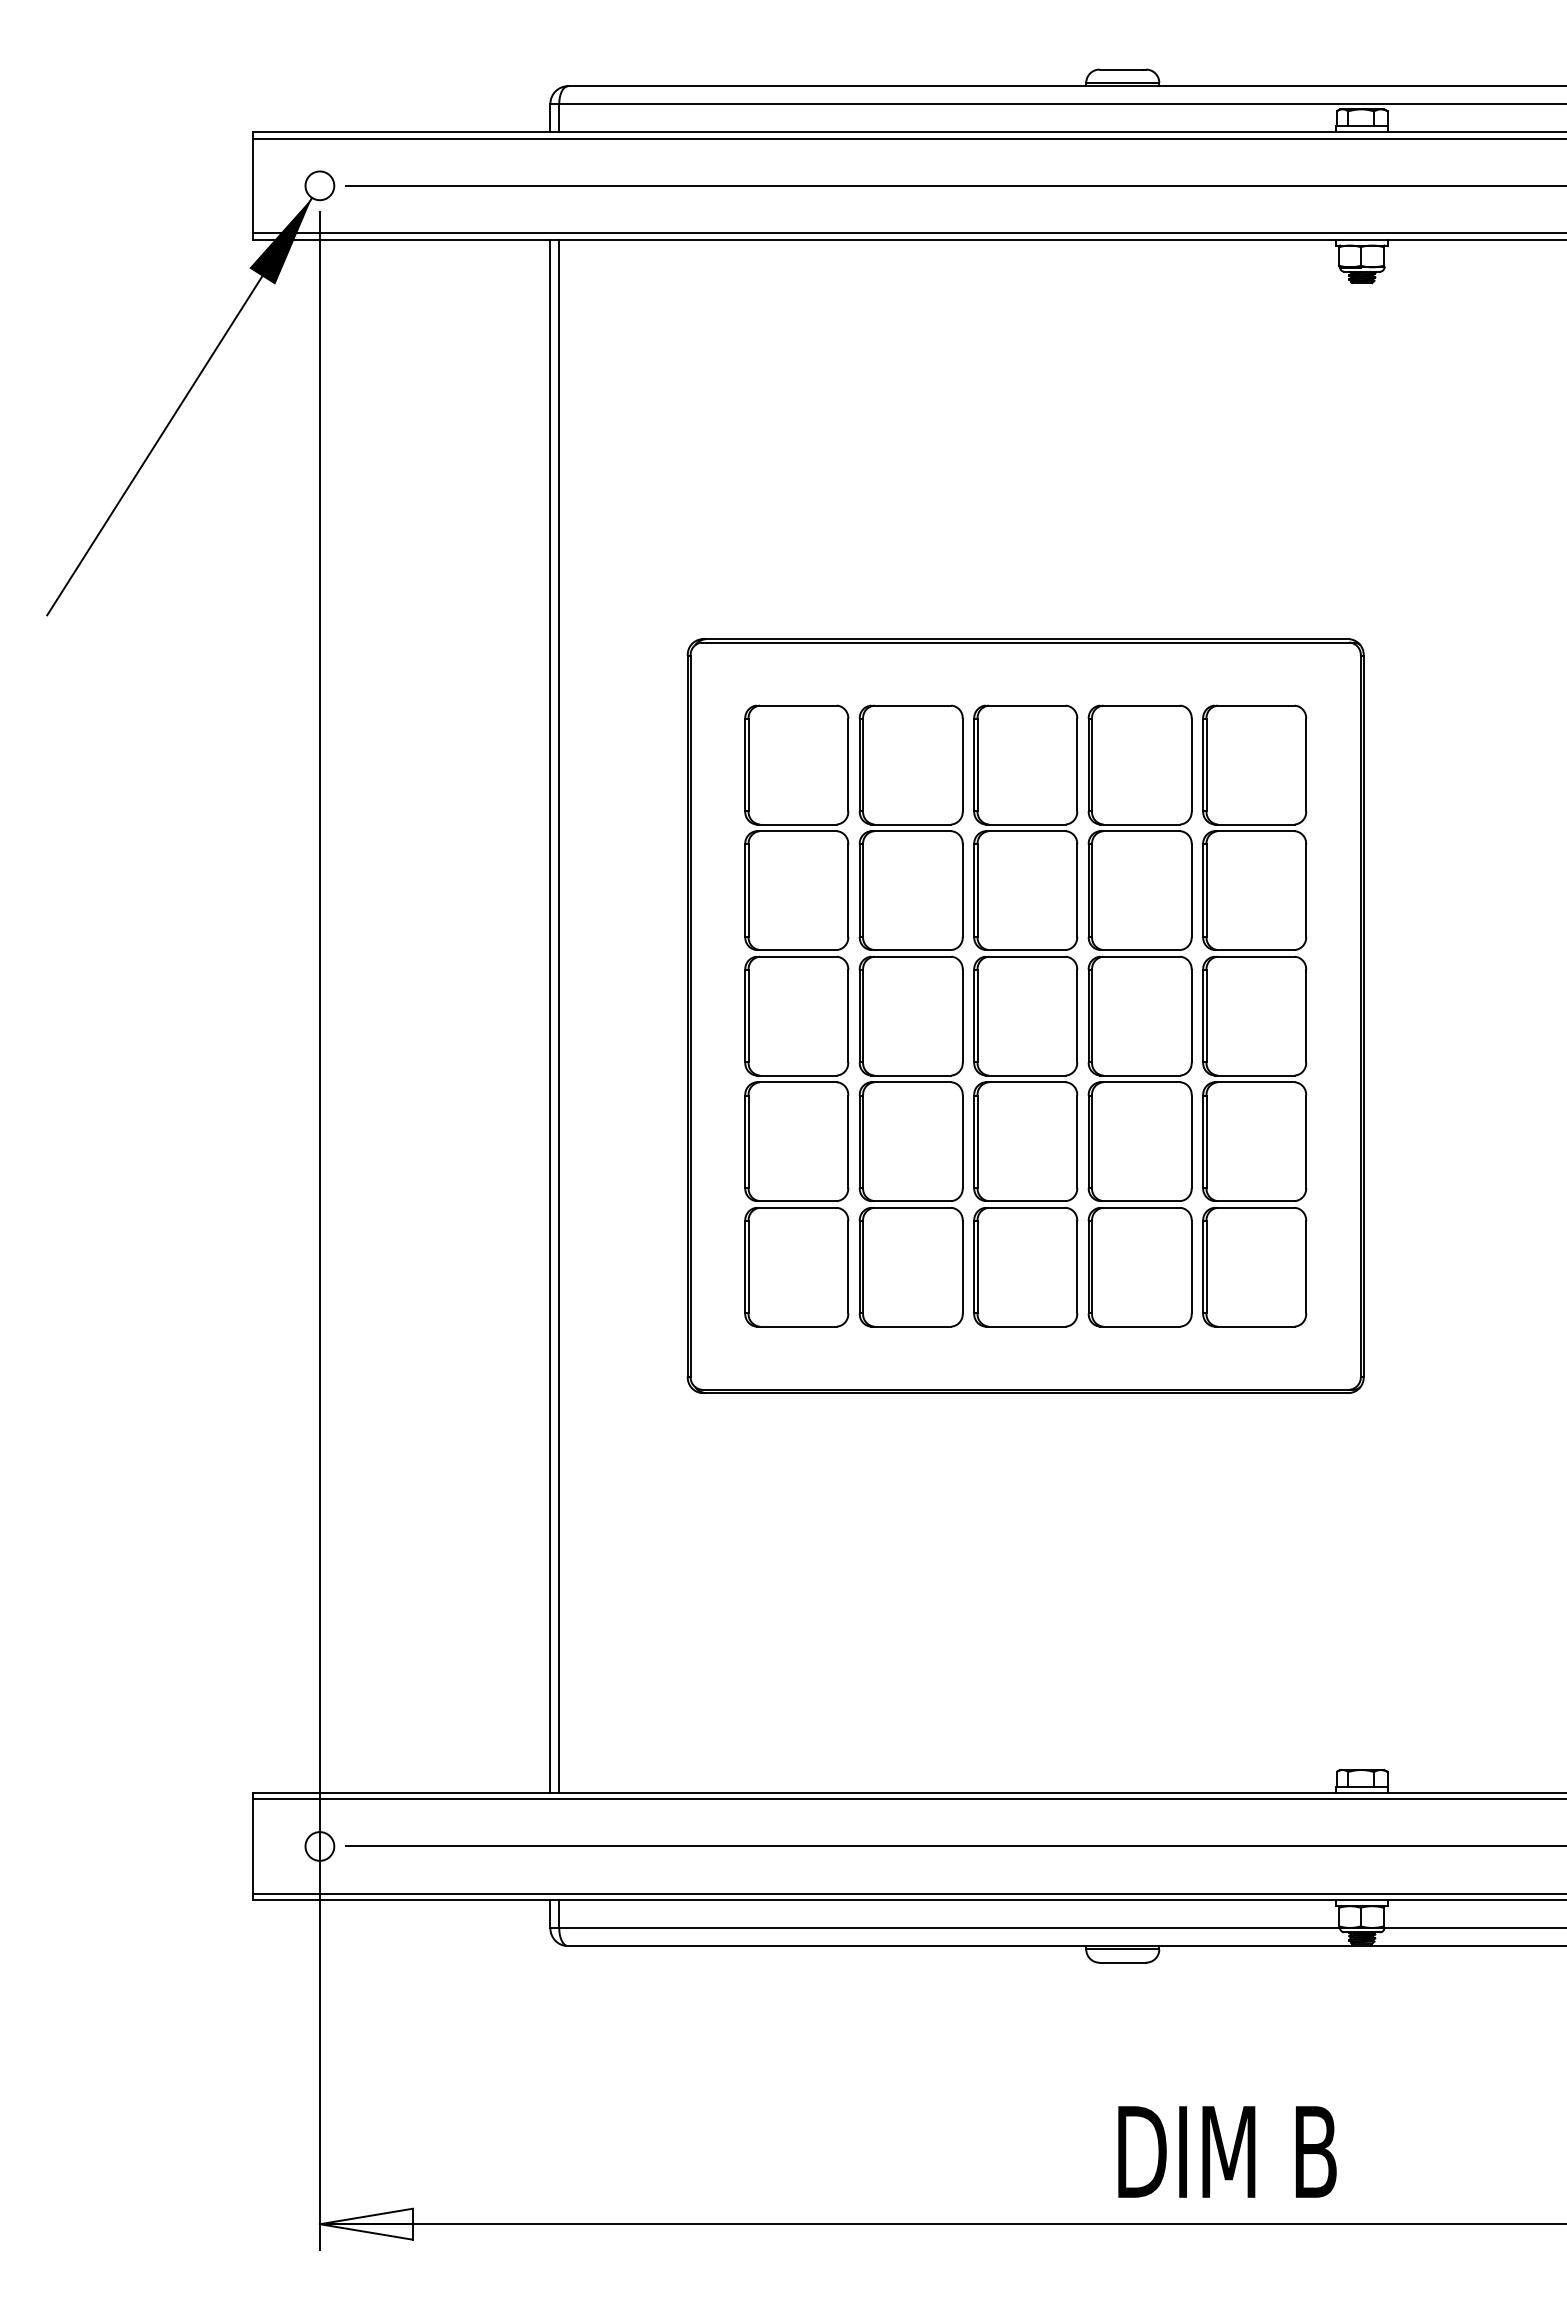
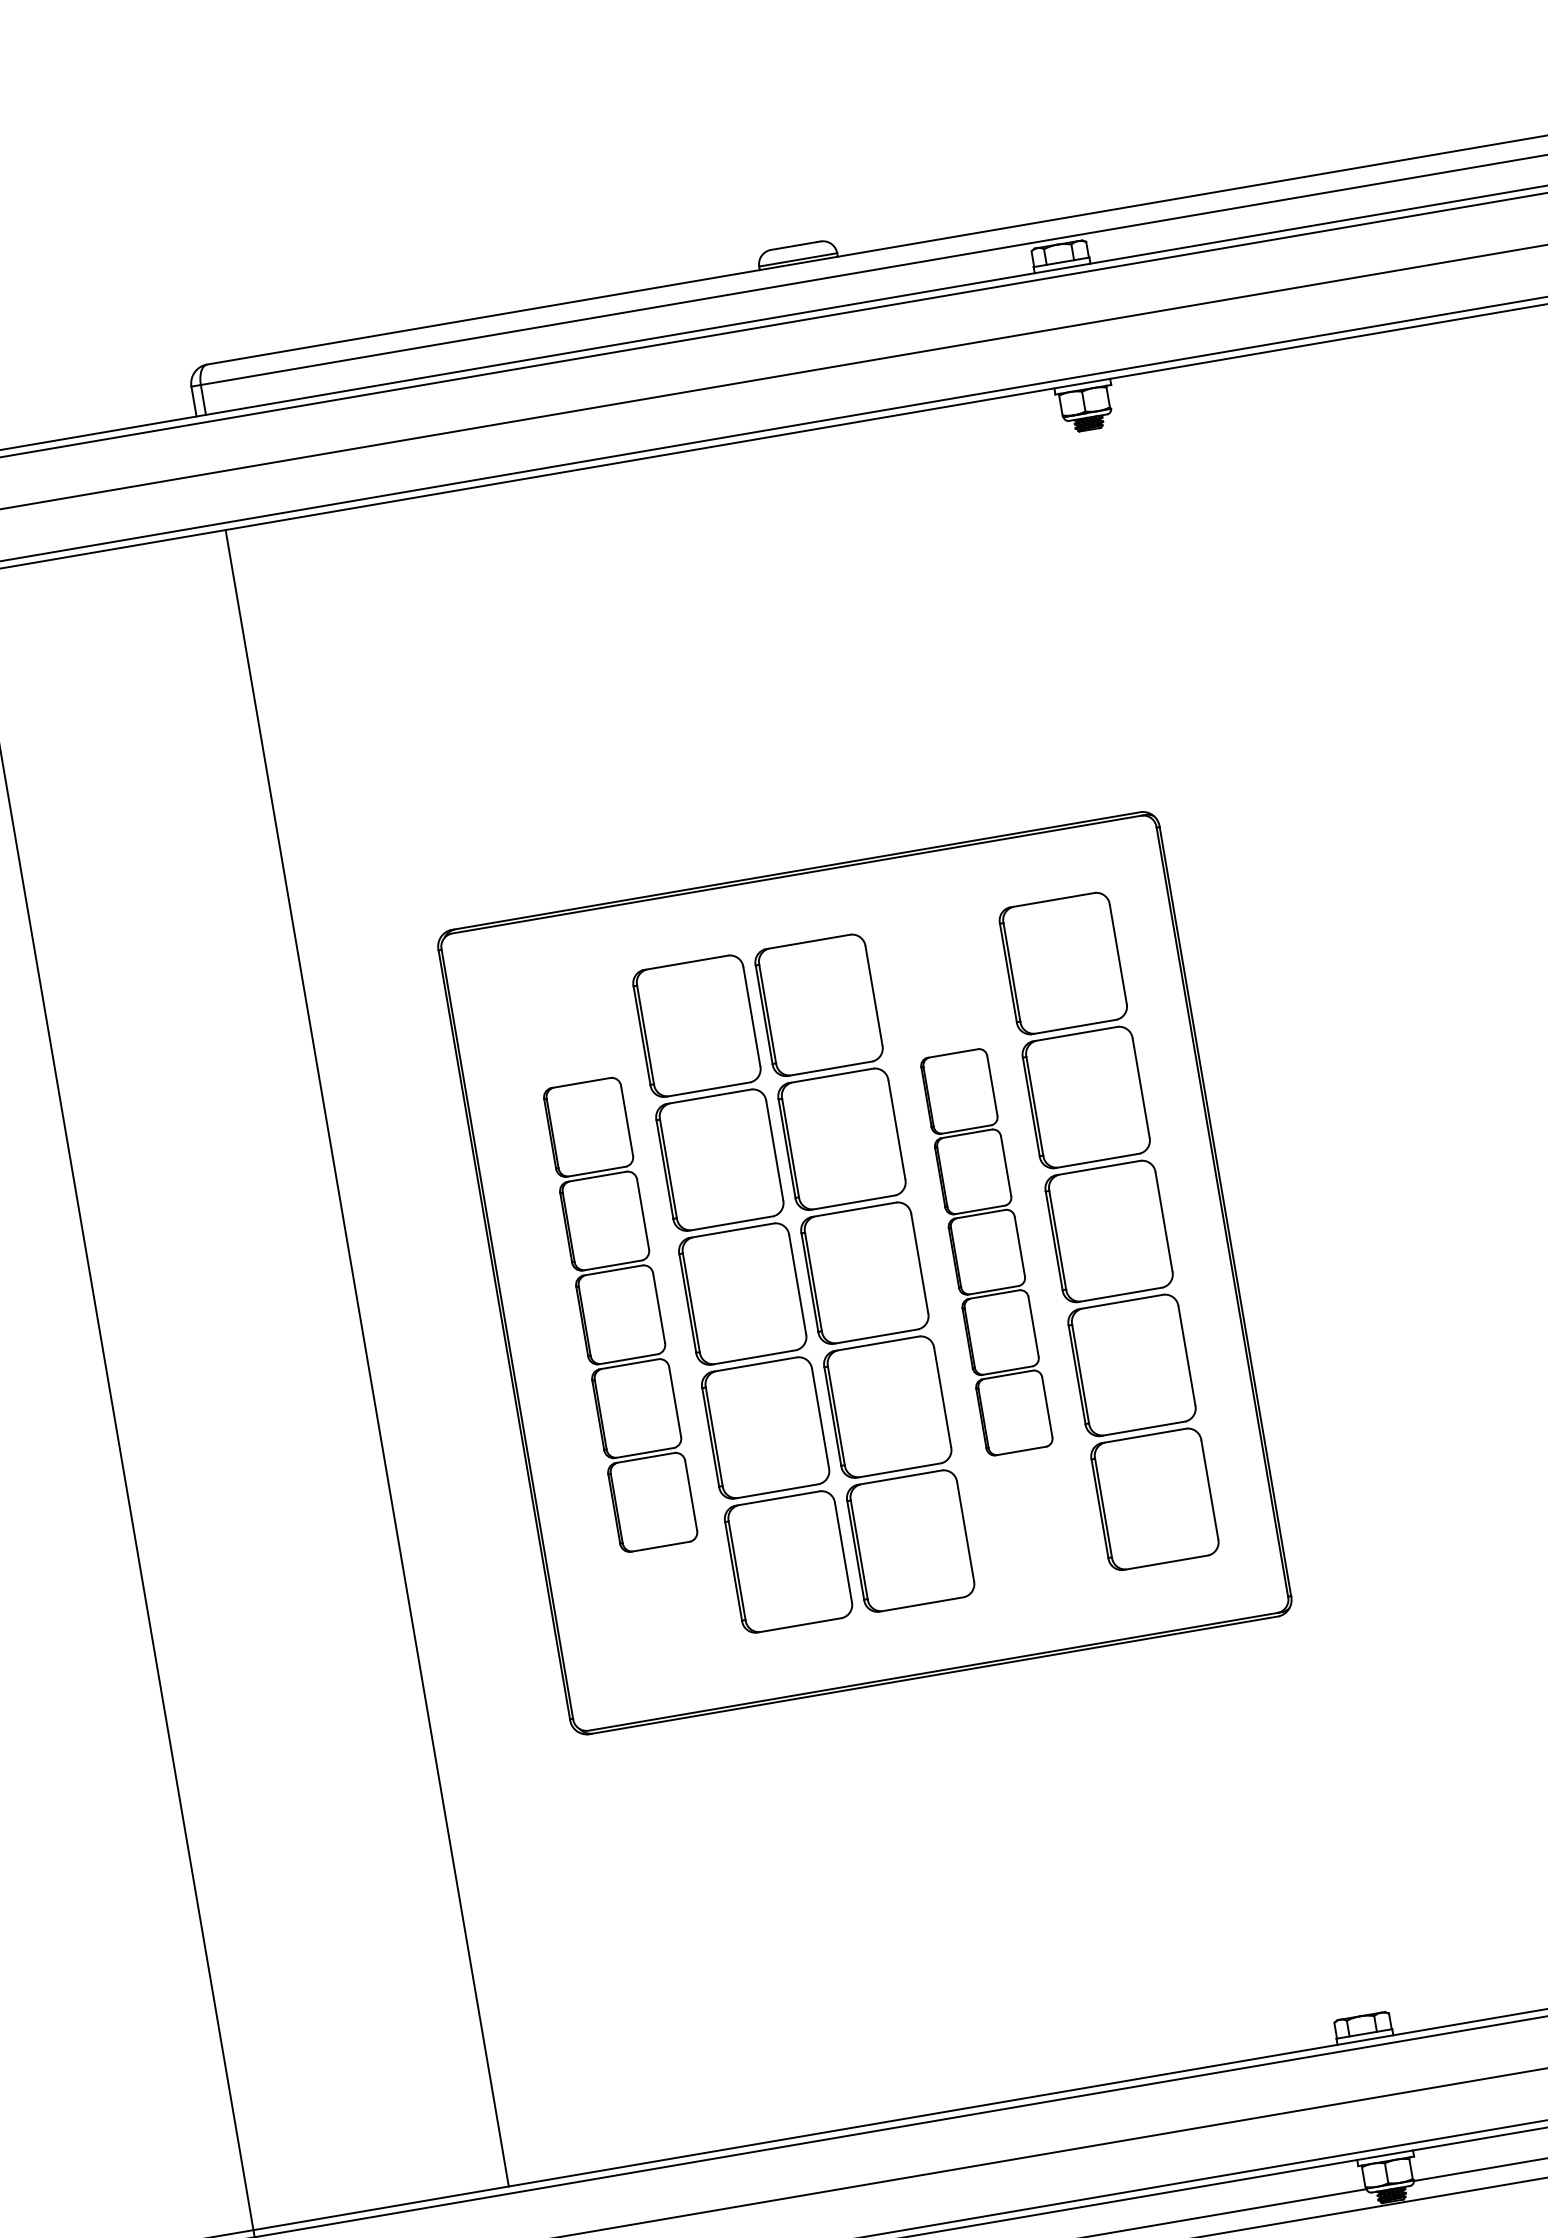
line: (550, 1015) -> (357, 1359), removed
part: (796, 1015) -> (620, 1314), size x0.7
part: (1139, 1015) -> (986, 1251), size x0.6

